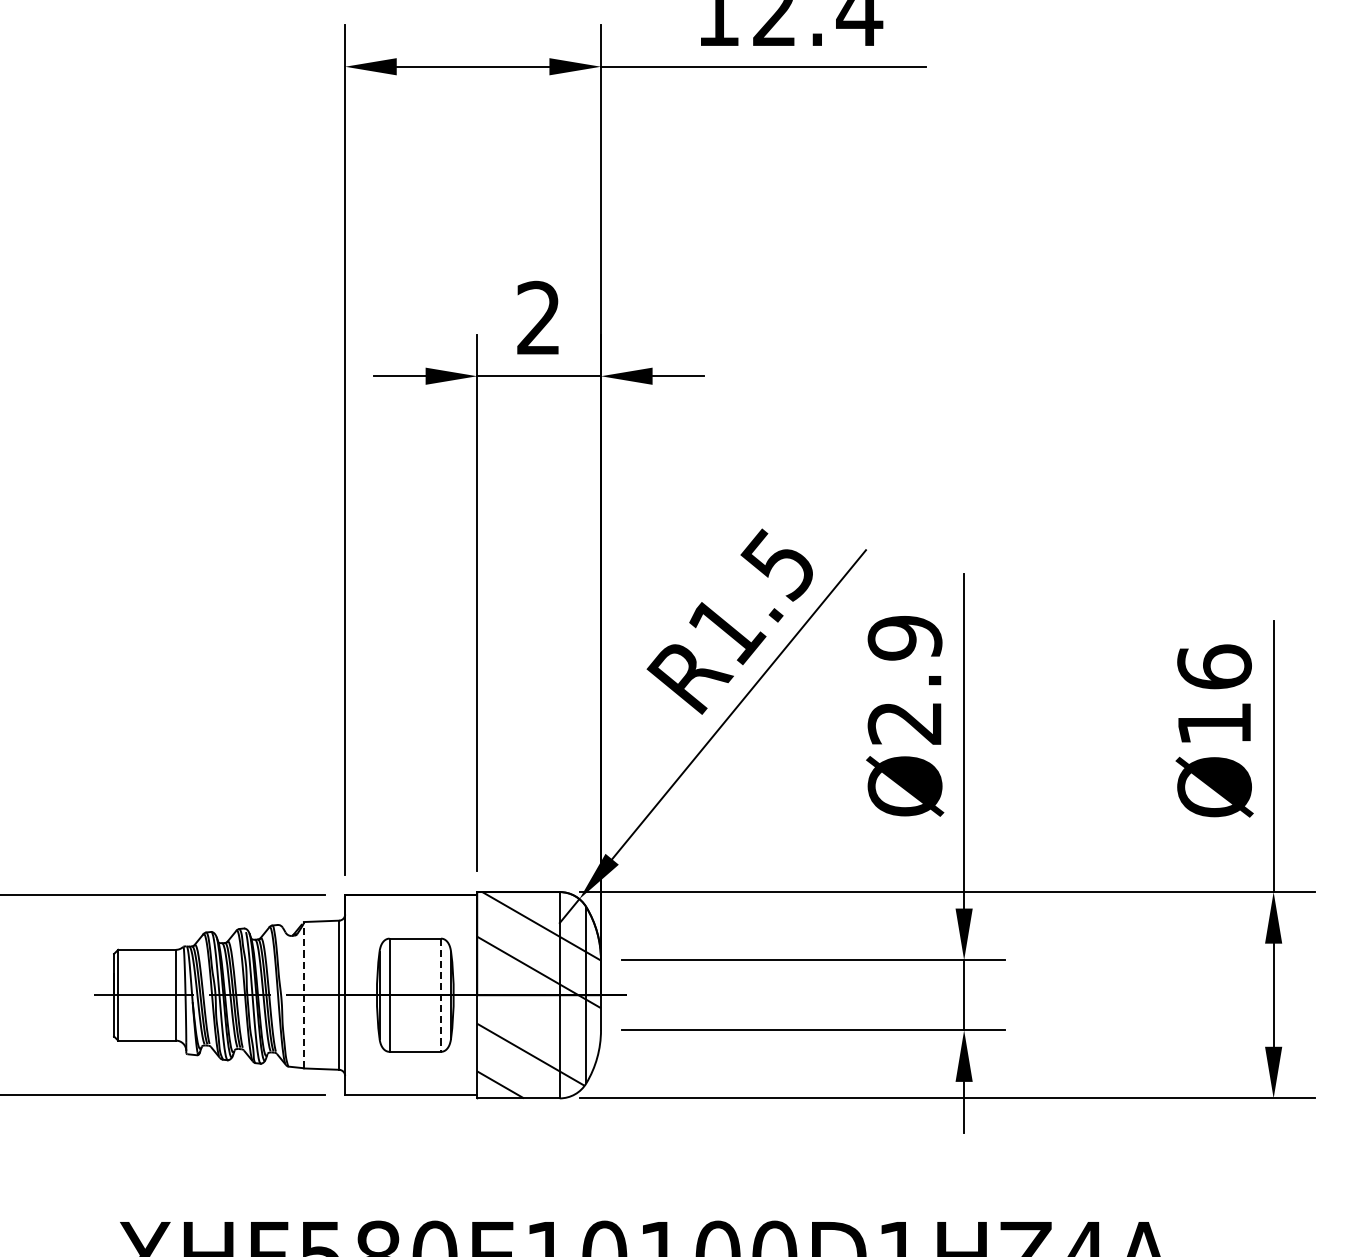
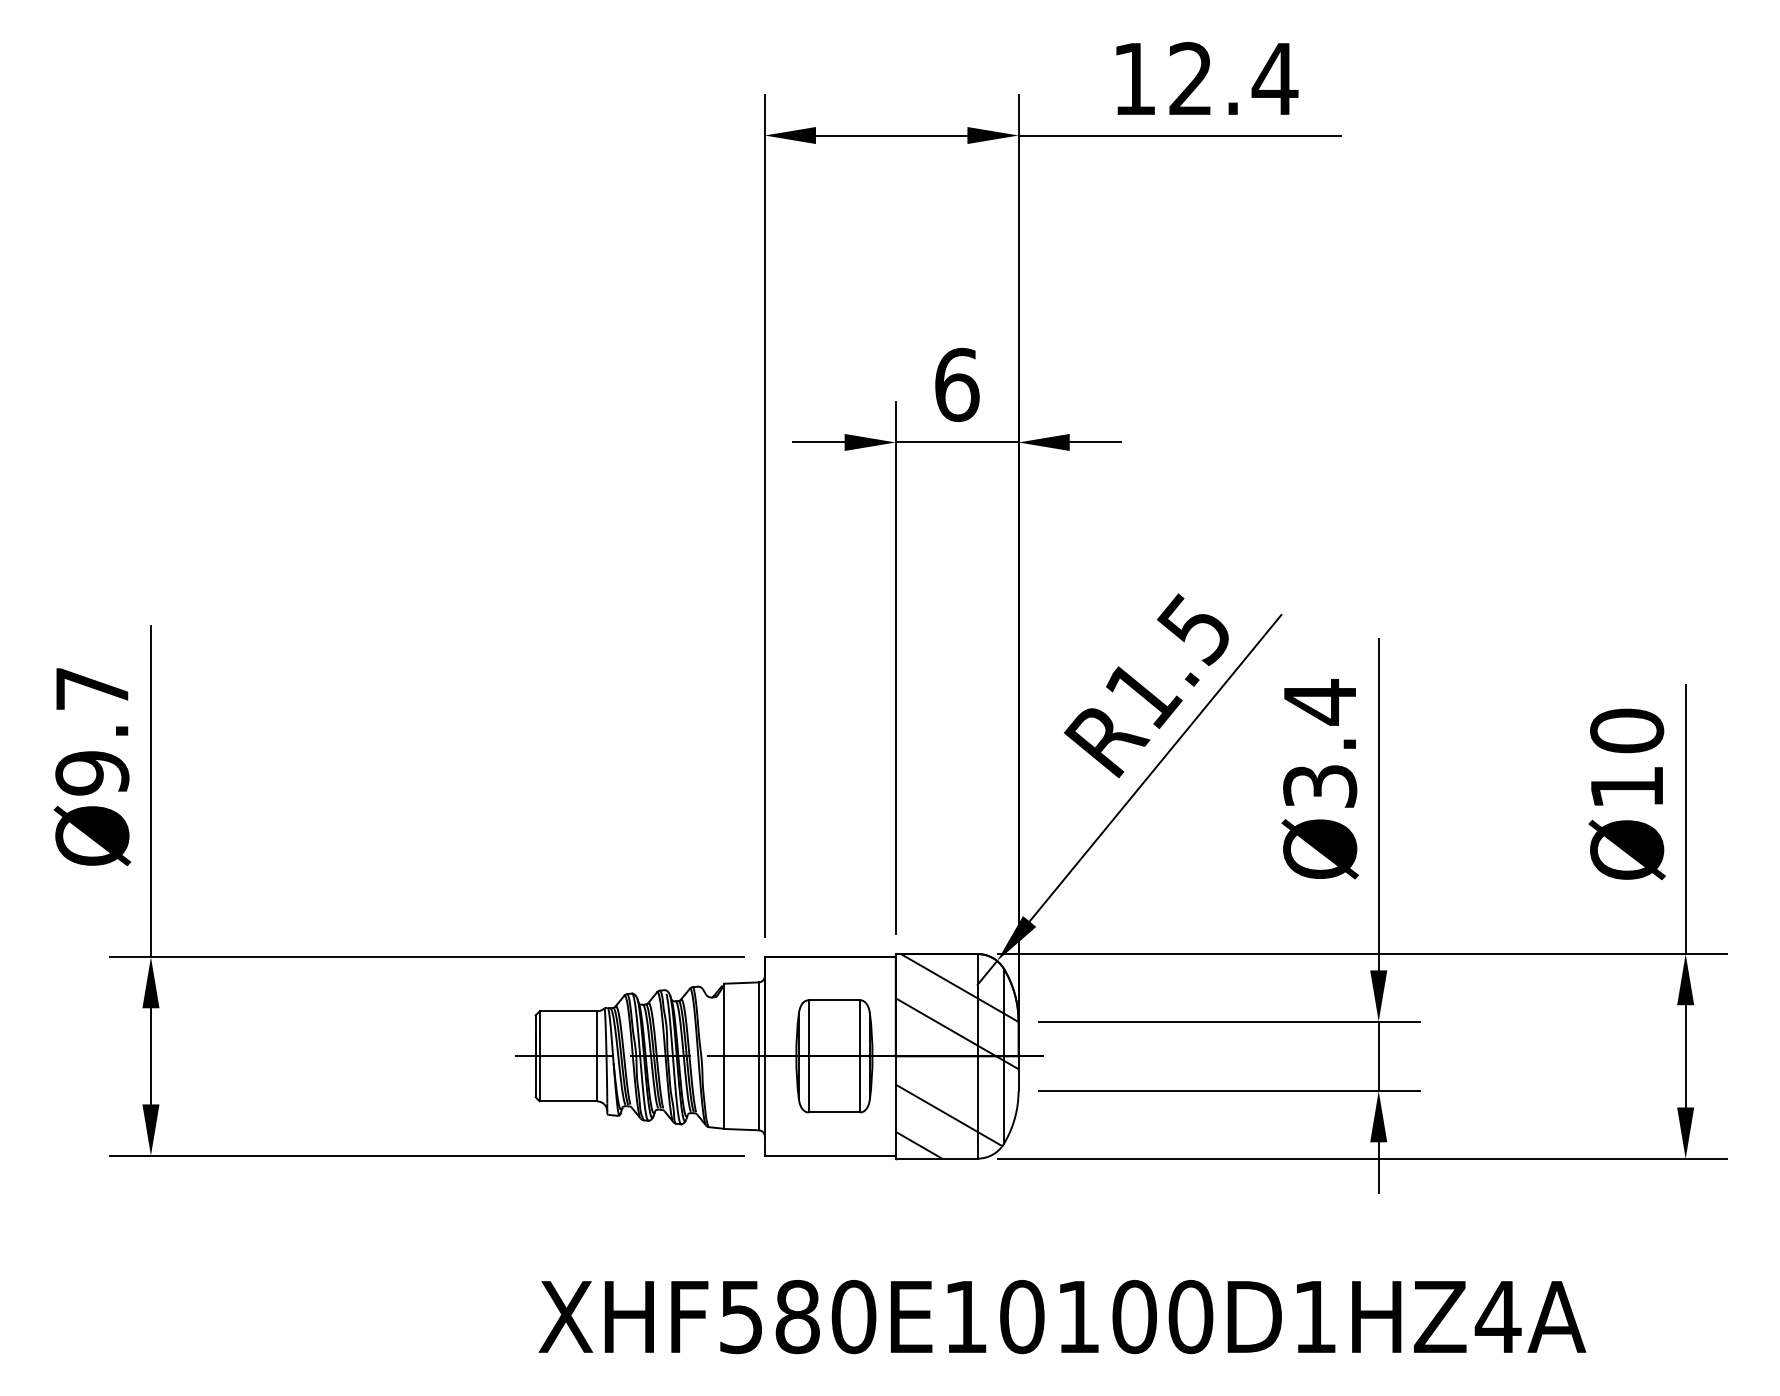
text: (539, 317) -> (957, 384), 2 -> 6
text: (1214, 666) -> (1627, 730), Ø16 -> Ø10
text: (905, 679) -> (1320, 743), Ø2.9 -> Ø3.4
line: (303, 995) -> (723, 1056), dashed -> solid
line: (440, 995) -> (859, 1056), dashed -> solid

